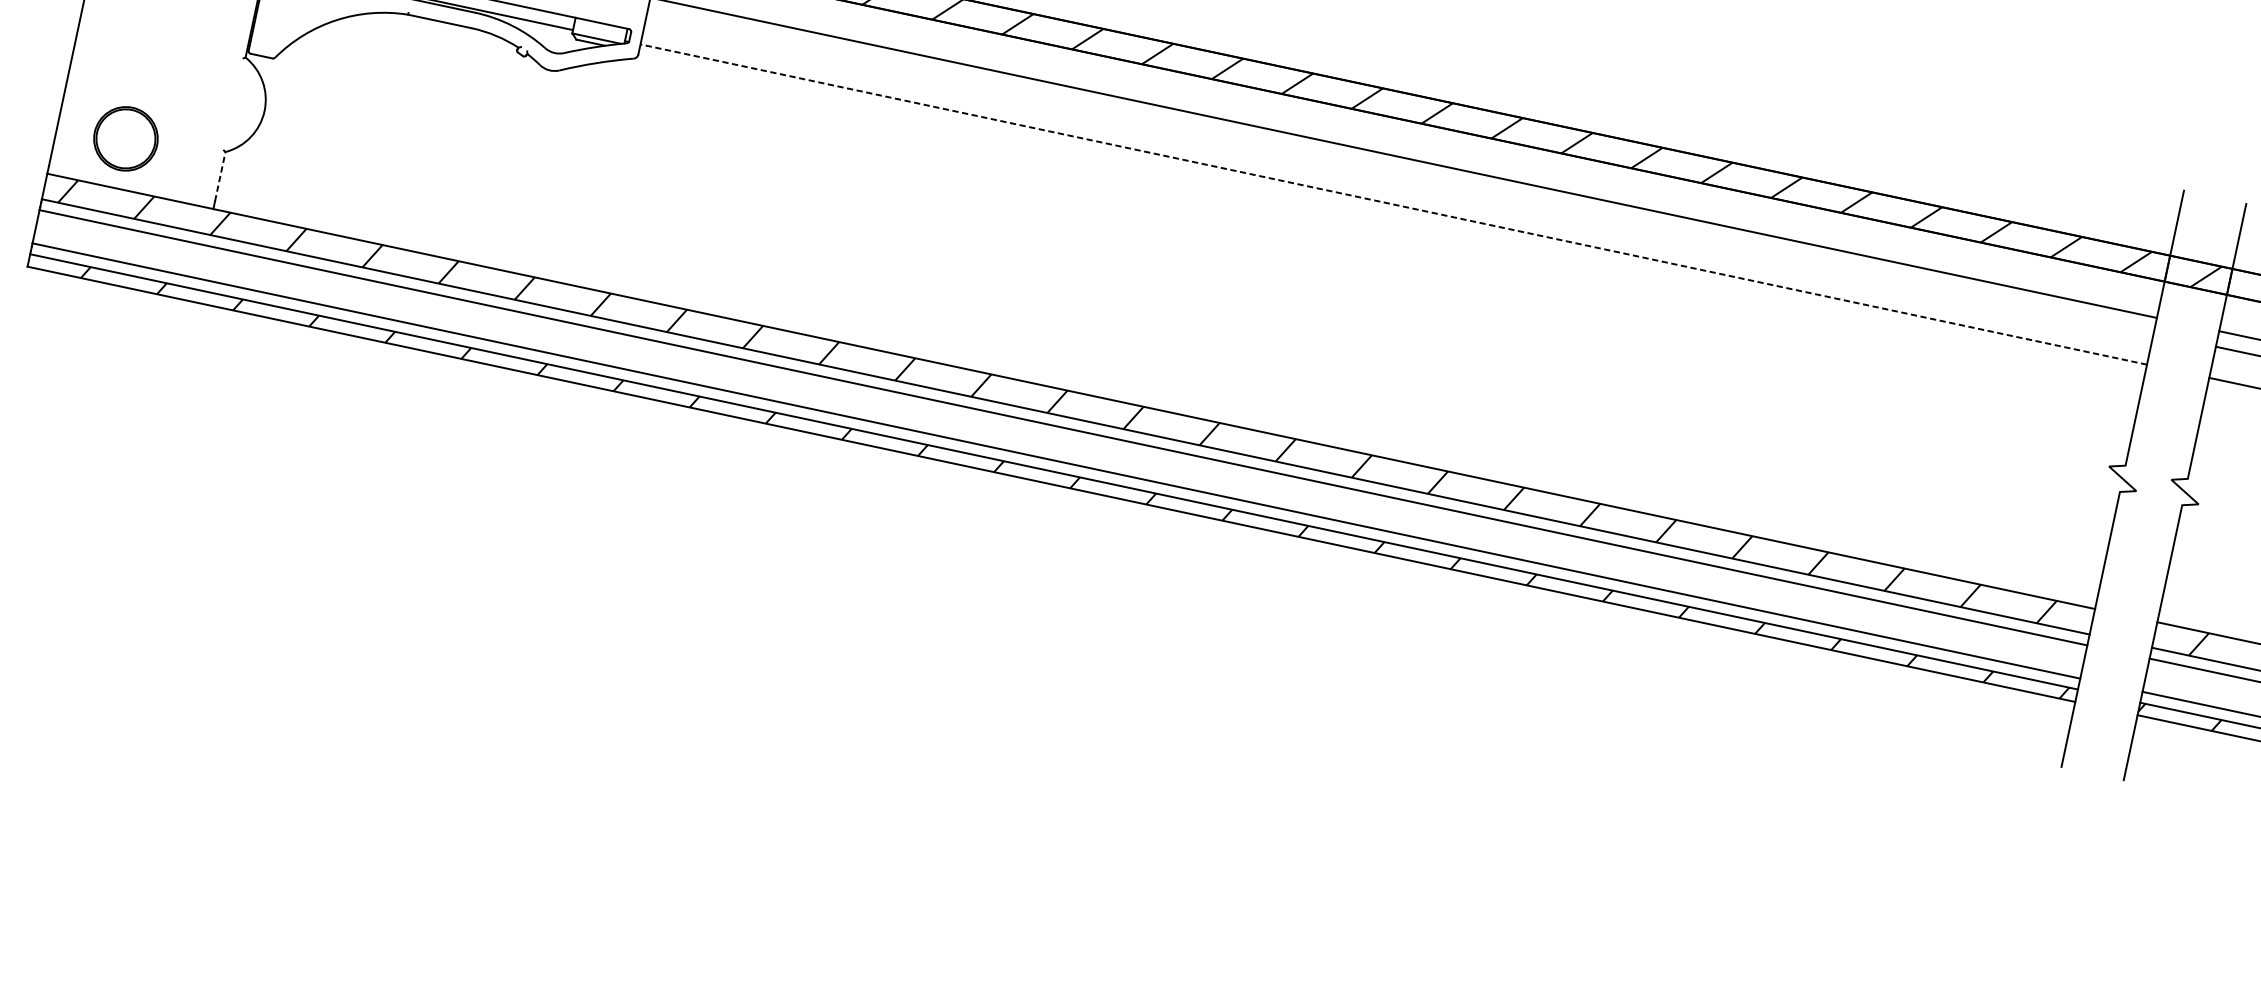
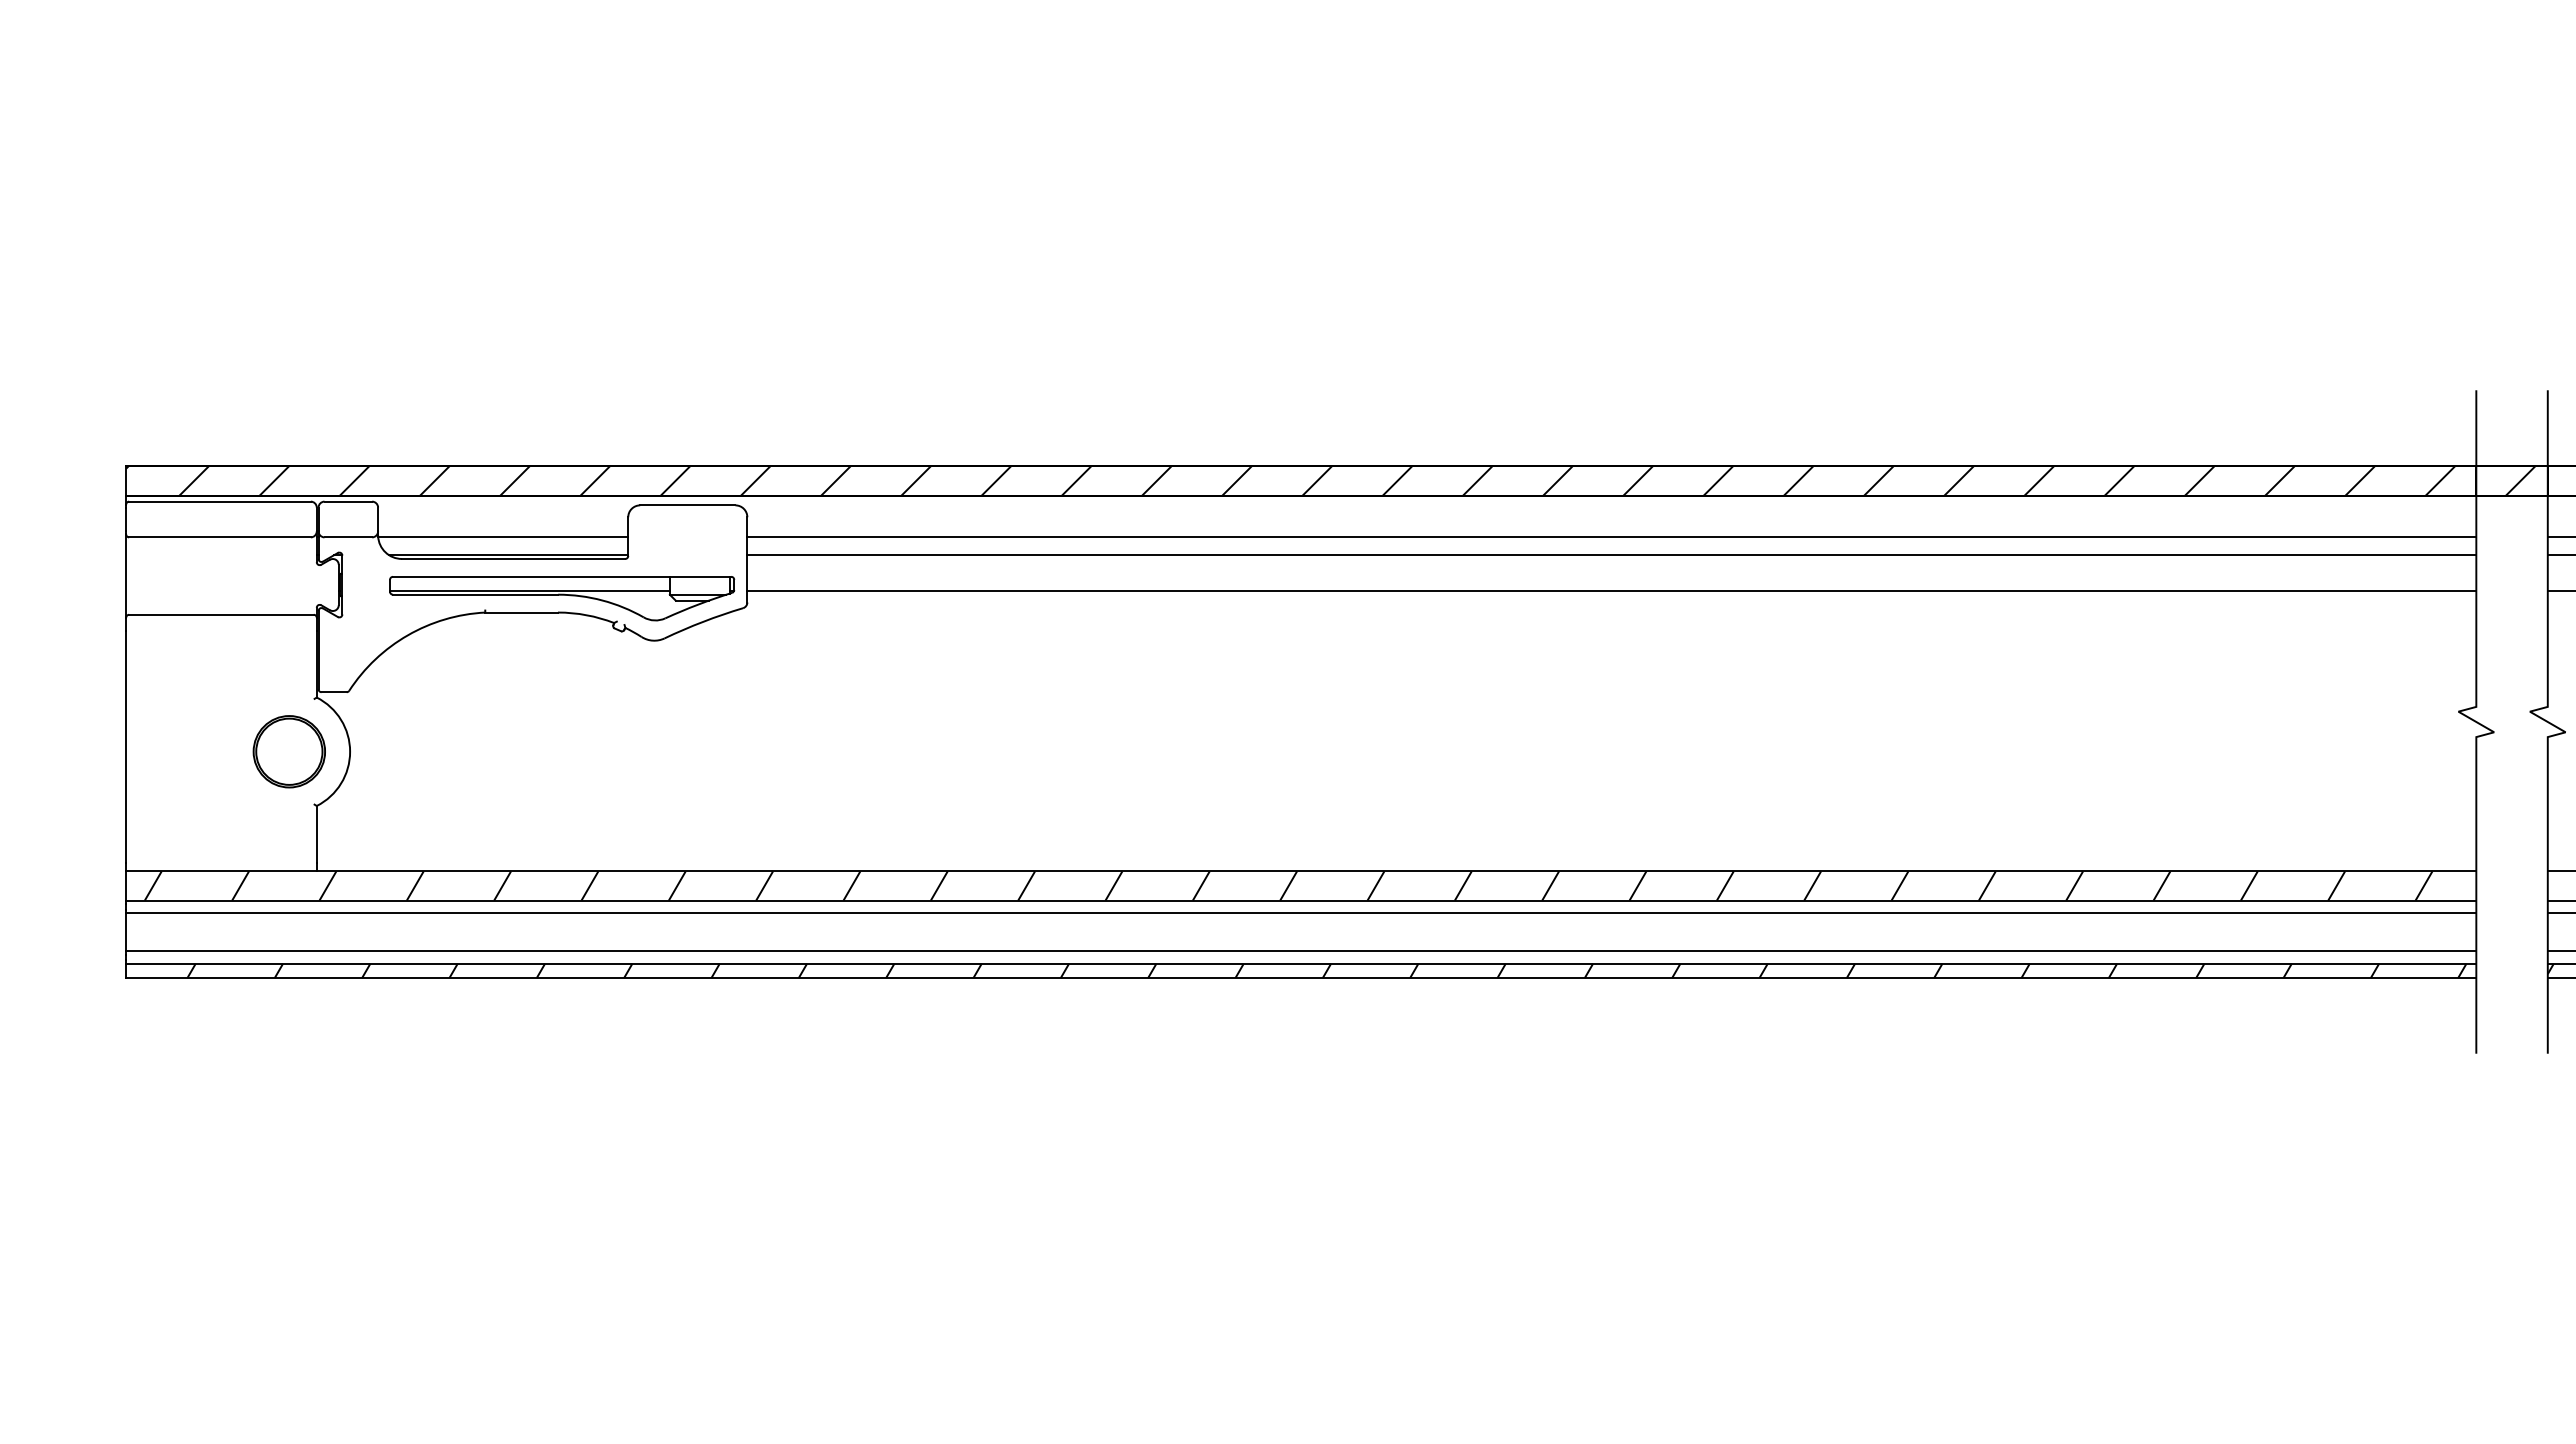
part: (125, 138) -> (288, 751), moved
line: (1400, 173) -> (1611, 555), added
line: (220, 175) -> (316, 833), dashed -> solid
line: (1393, 204) -> (1611, 590), dashed -> solid

